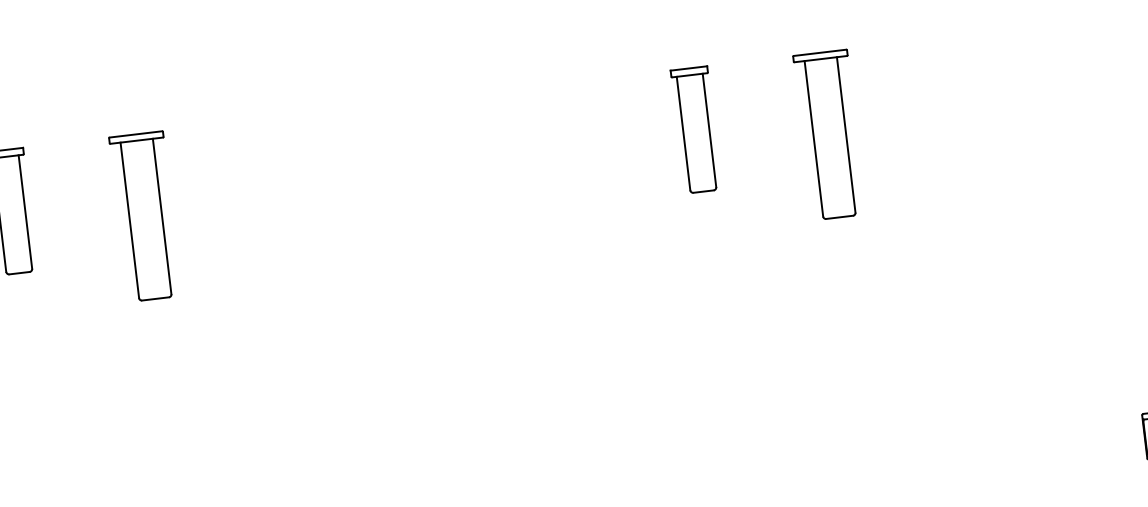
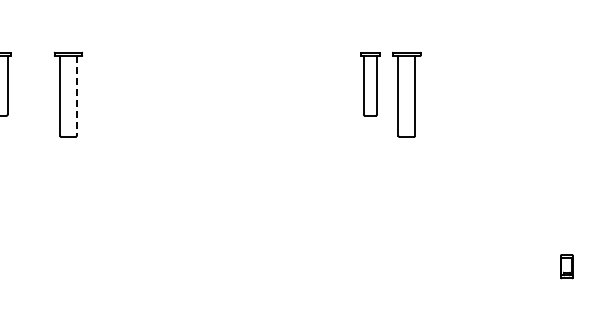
part: (696, 130) -> (370, 84), moved
part: (829, 134) -> (406, 94), moved
line: (161, 216) -> (76, 95), solid -> dashed

